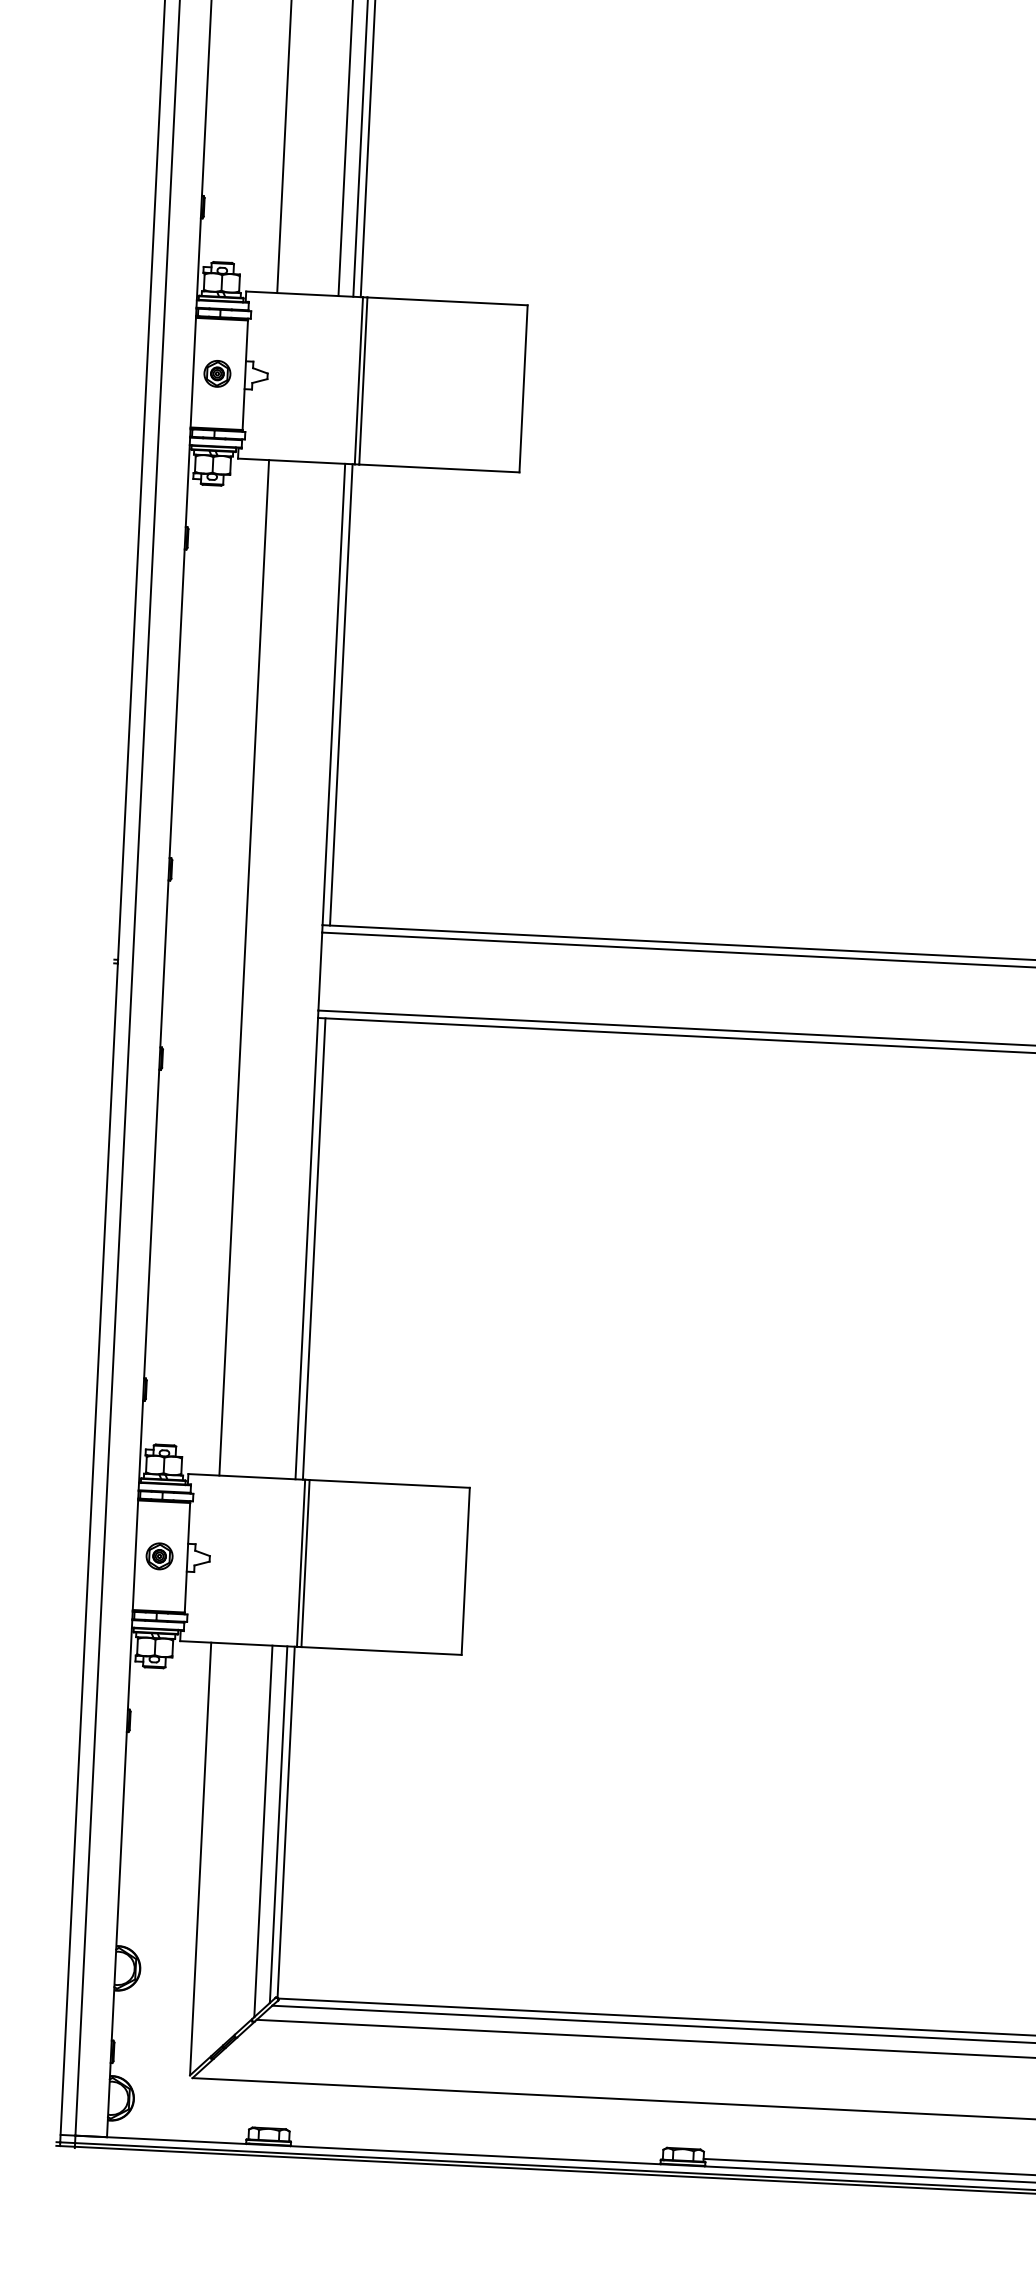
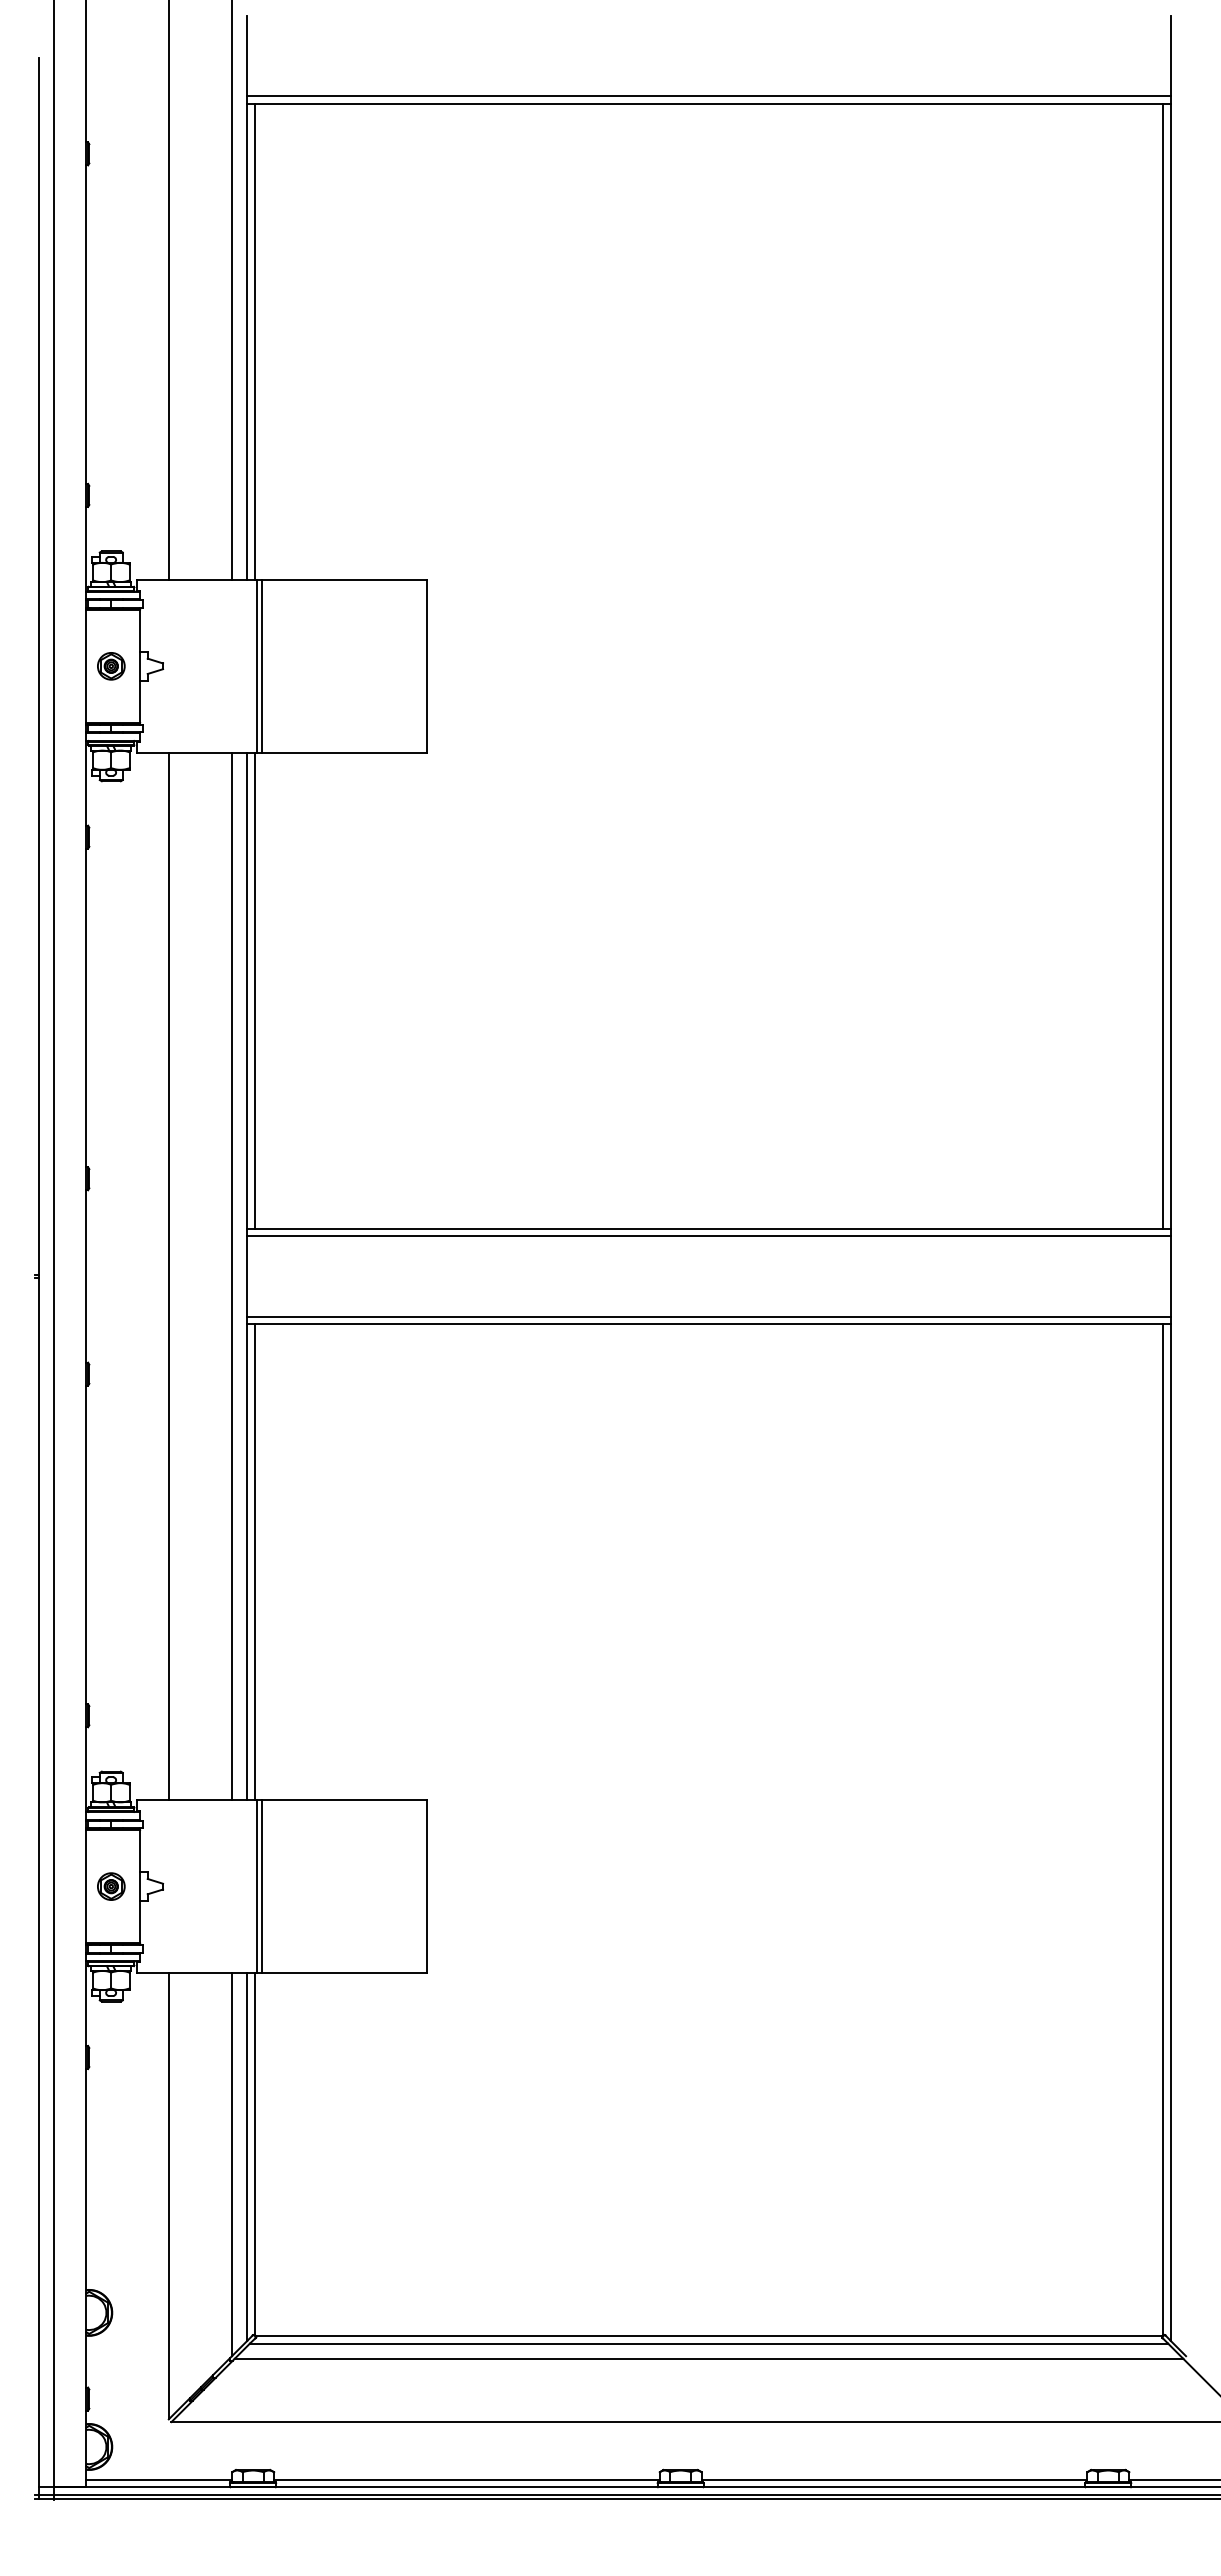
line: (305, 970) -> (232, 1276), added
line: (178, 2133) -> (159, 2479), added
line: (475, 2147) -> (466, 2479), added

